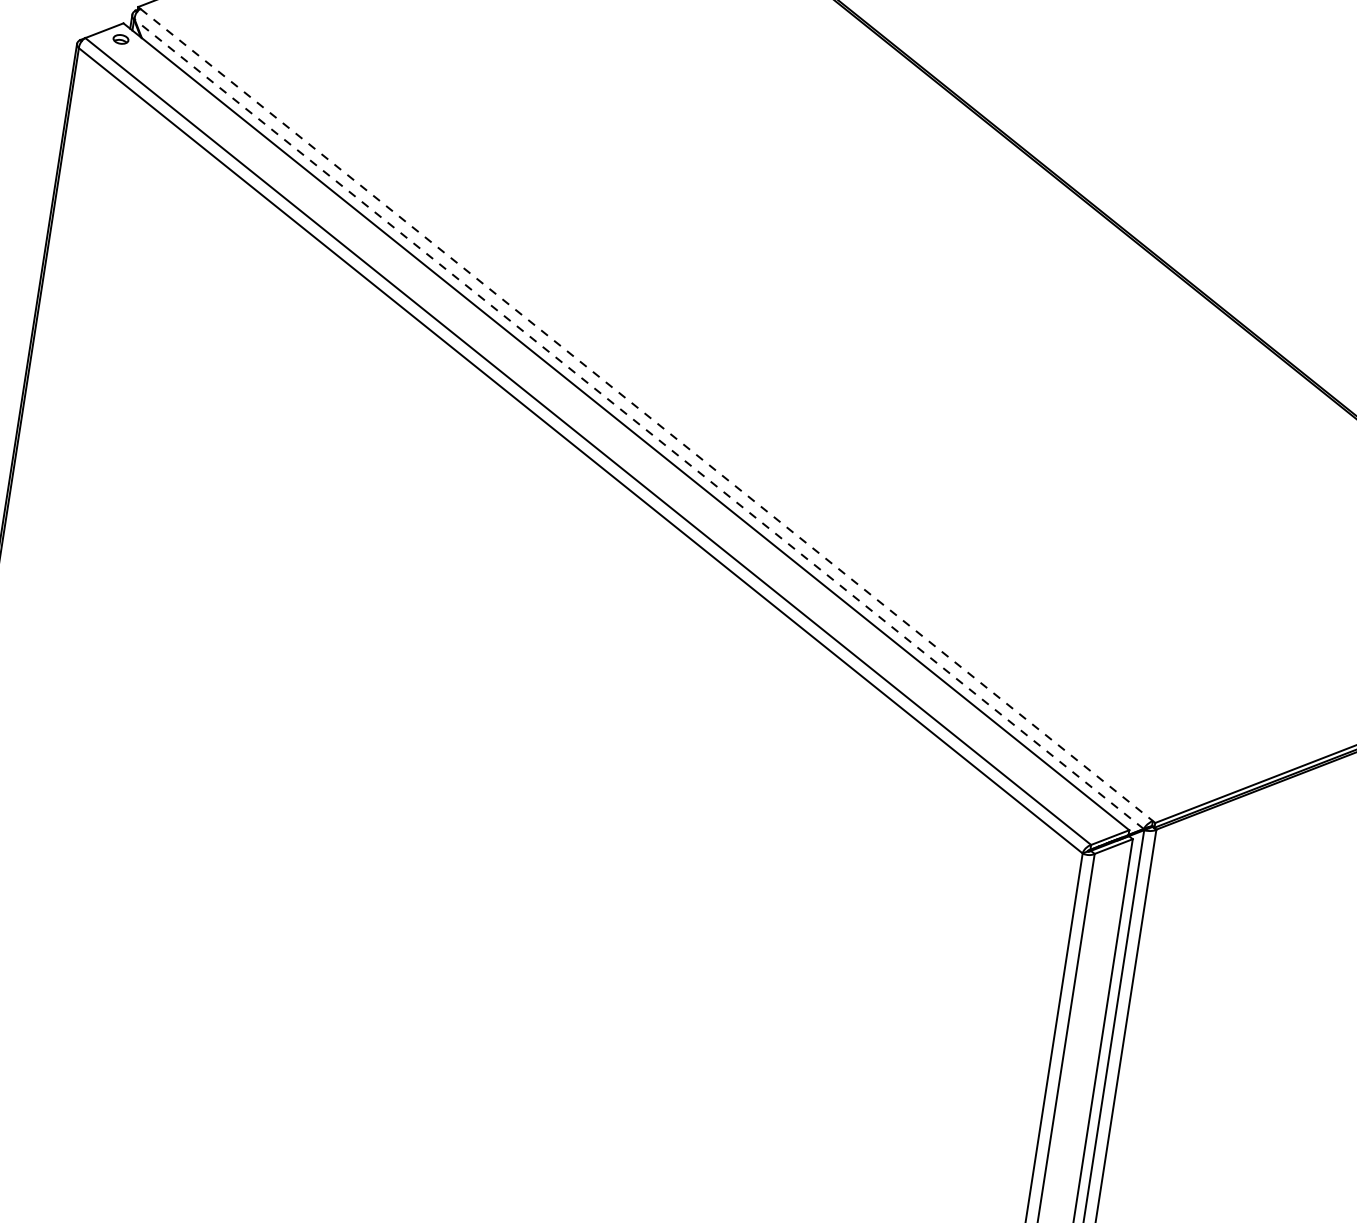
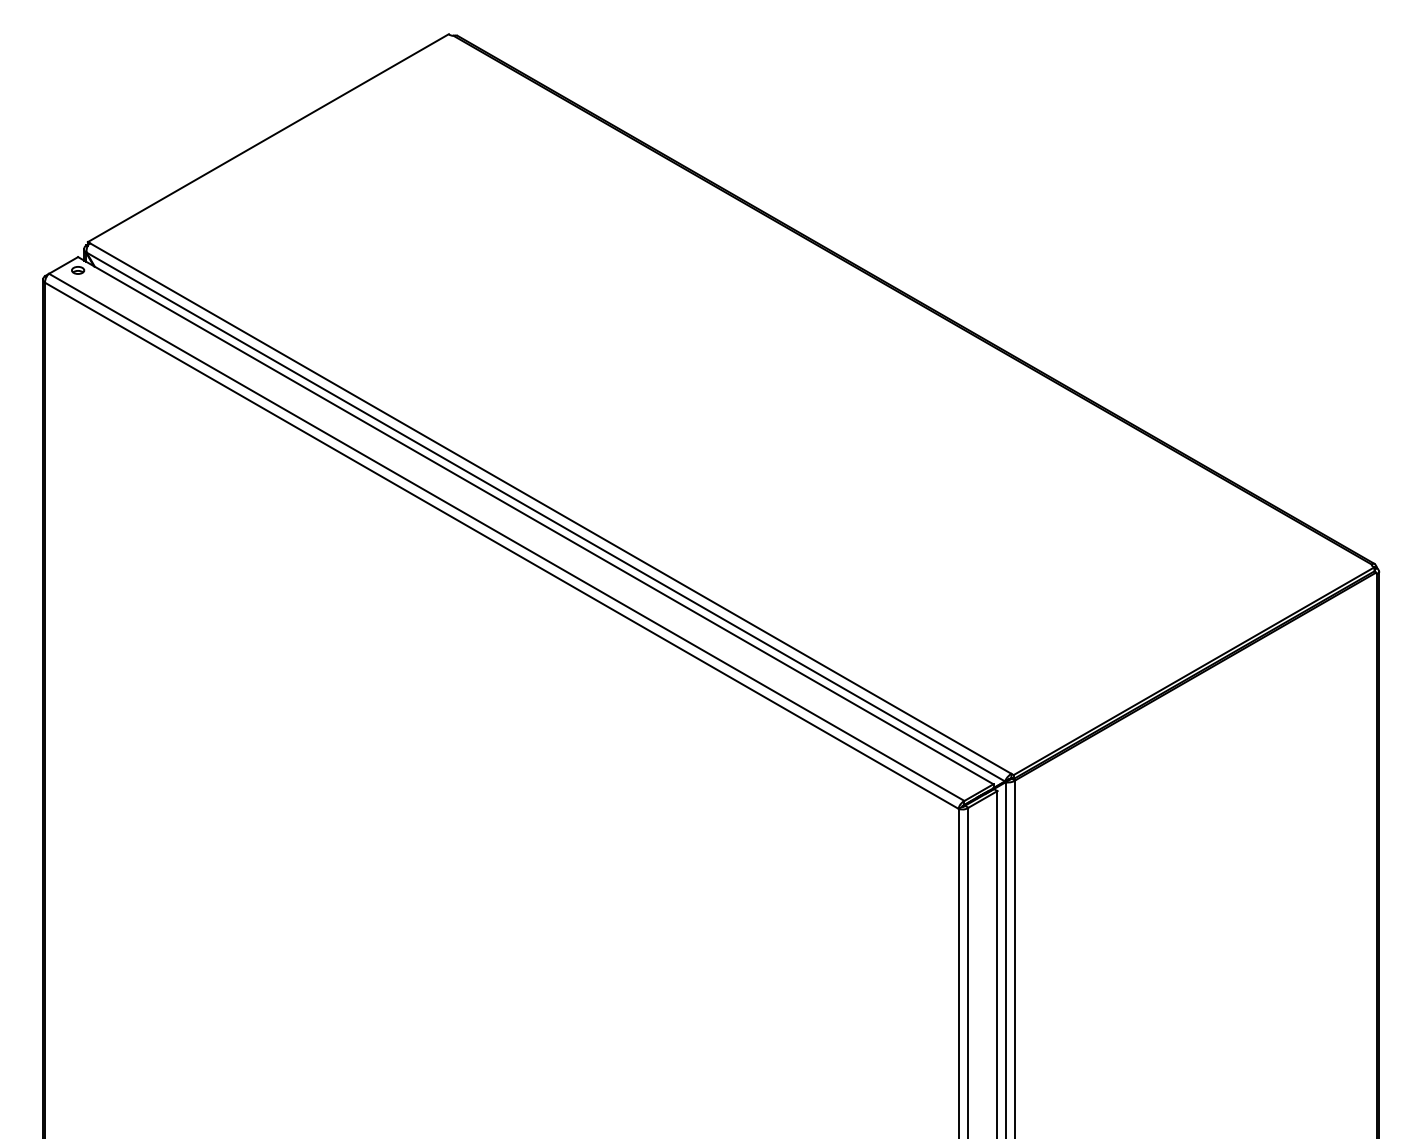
line: (646, 414) -> (550, 508), dashed -> solid
line: (638, 424) -> (545, 517), dashed -> solid

